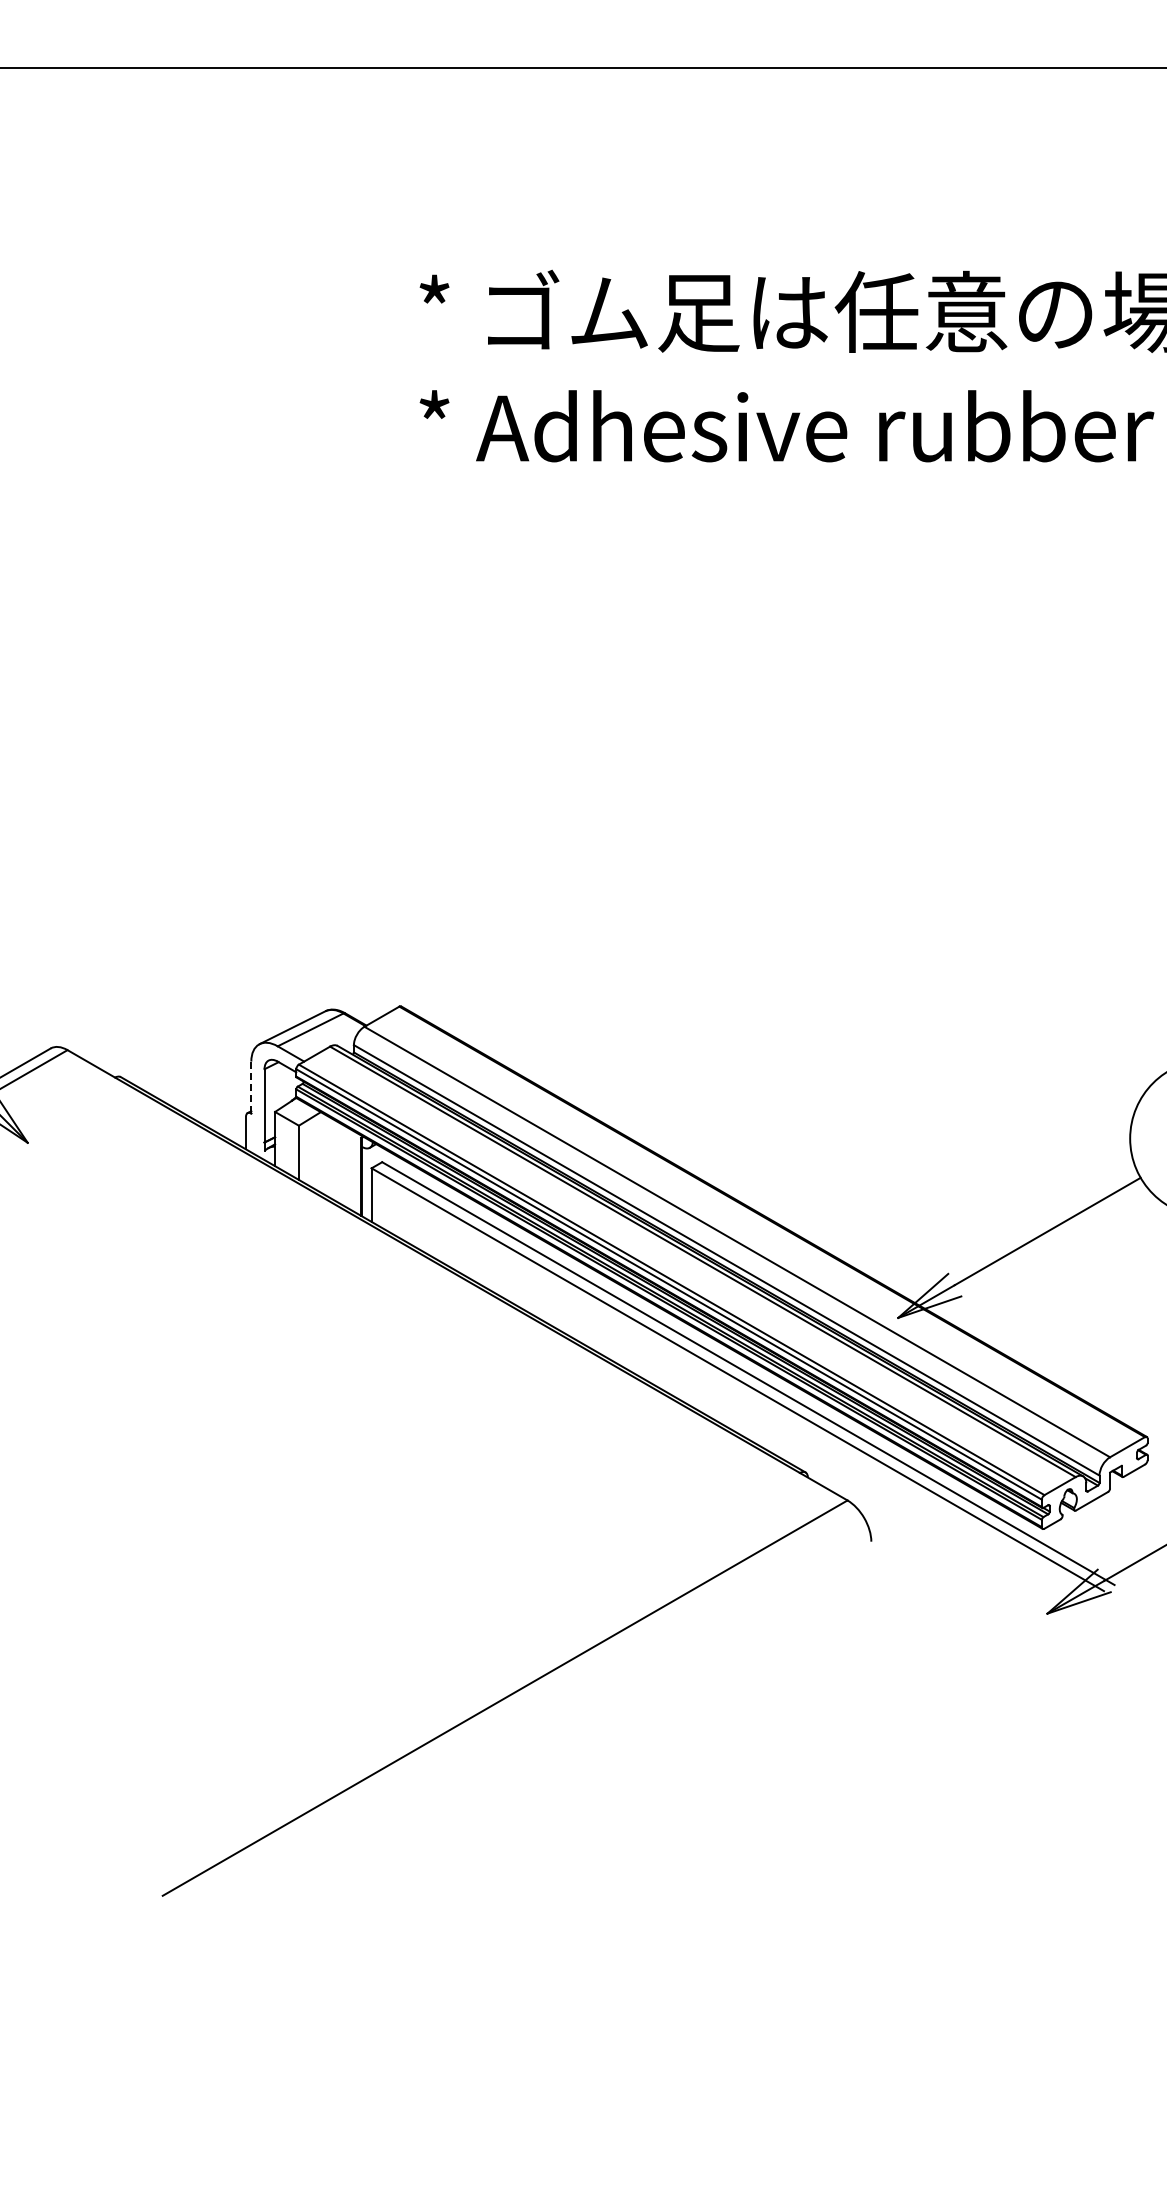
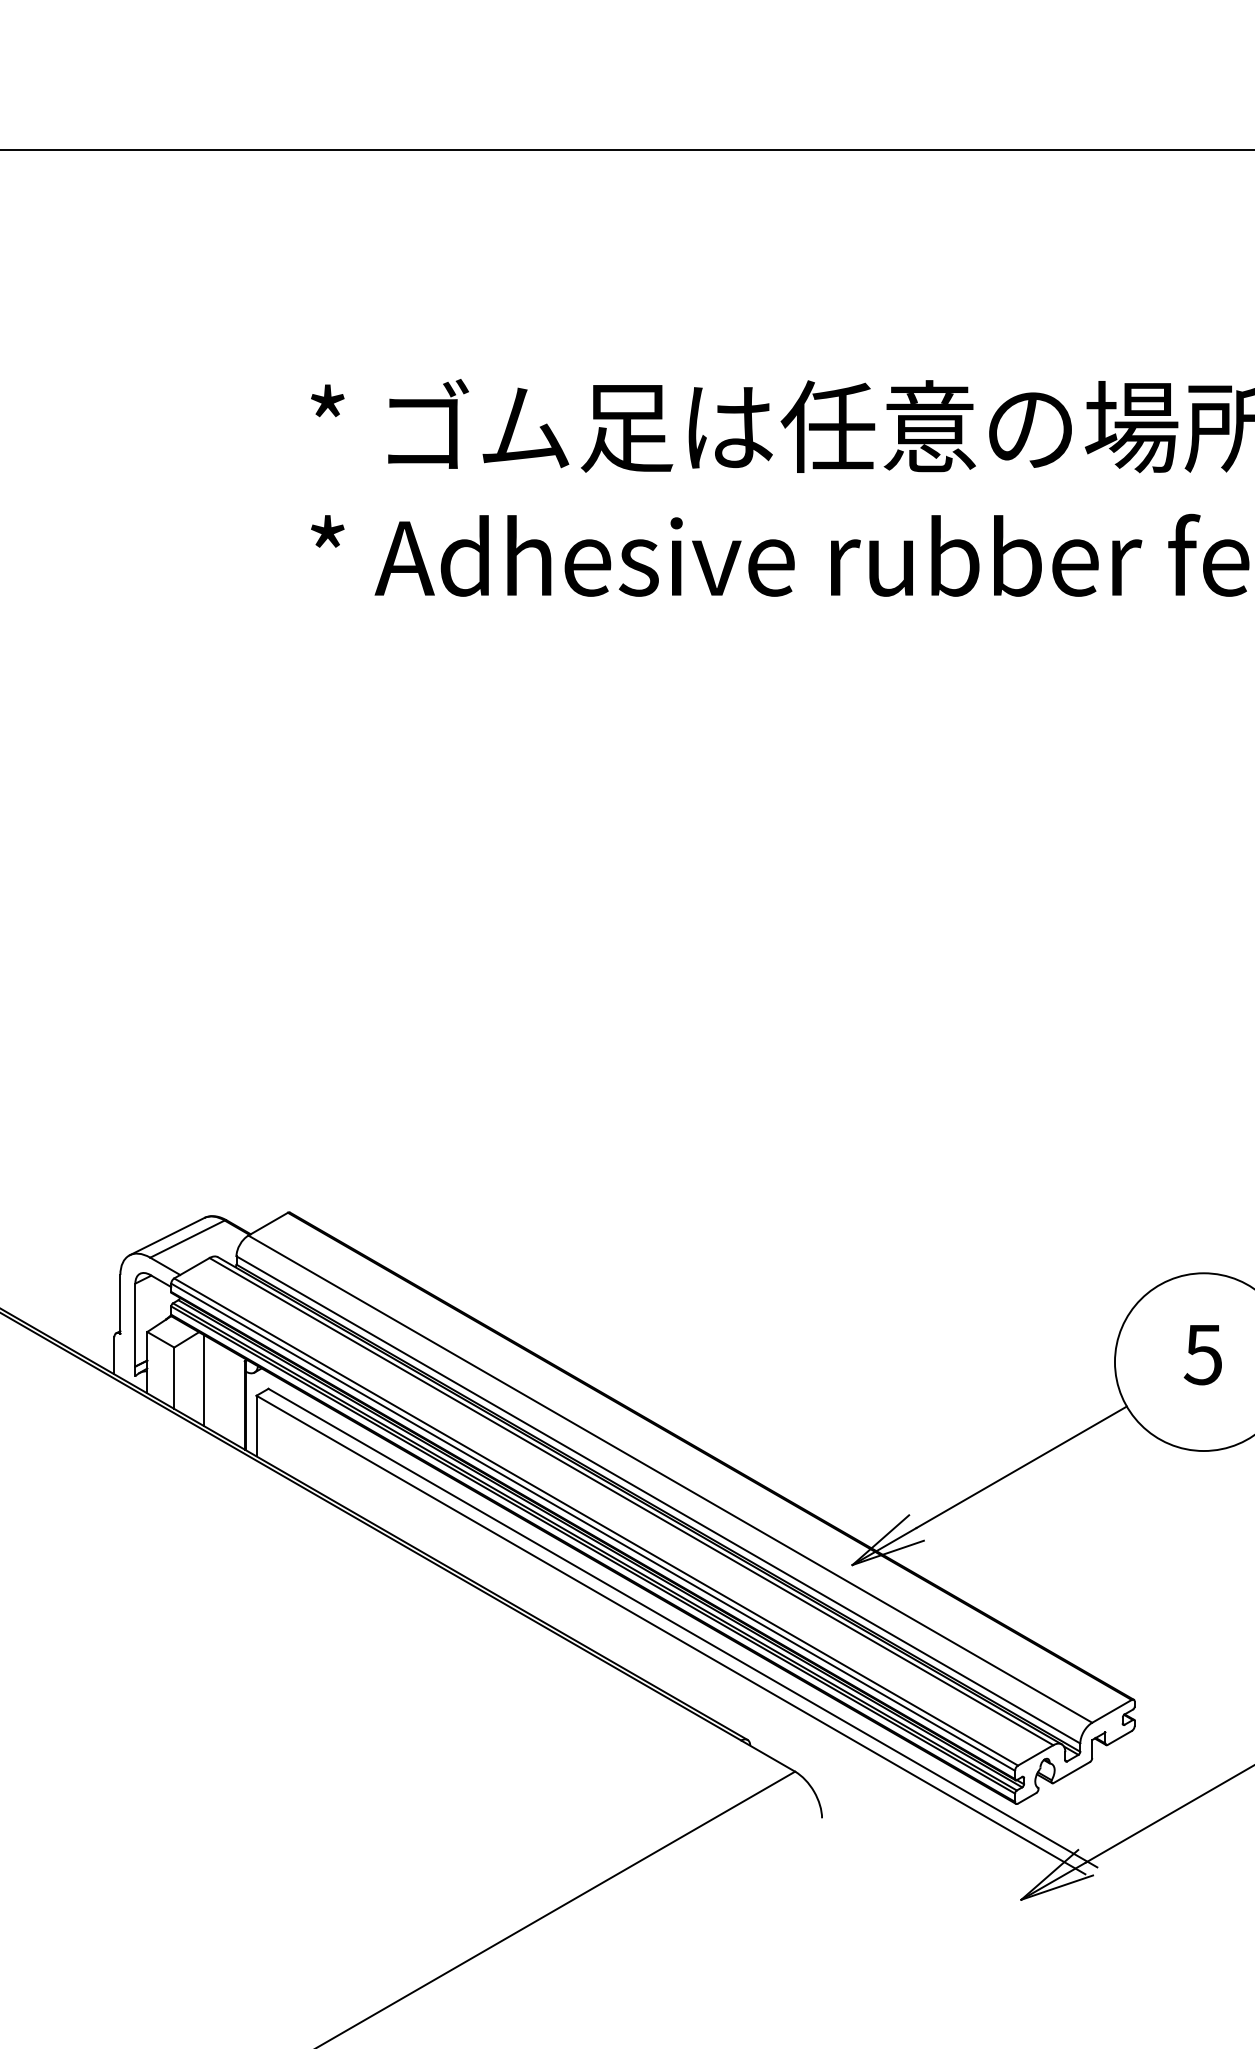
line: (251, 1087) -> (120, 1304), dashed -> solid
line: (325, 1154) -> (204, 1380), added

